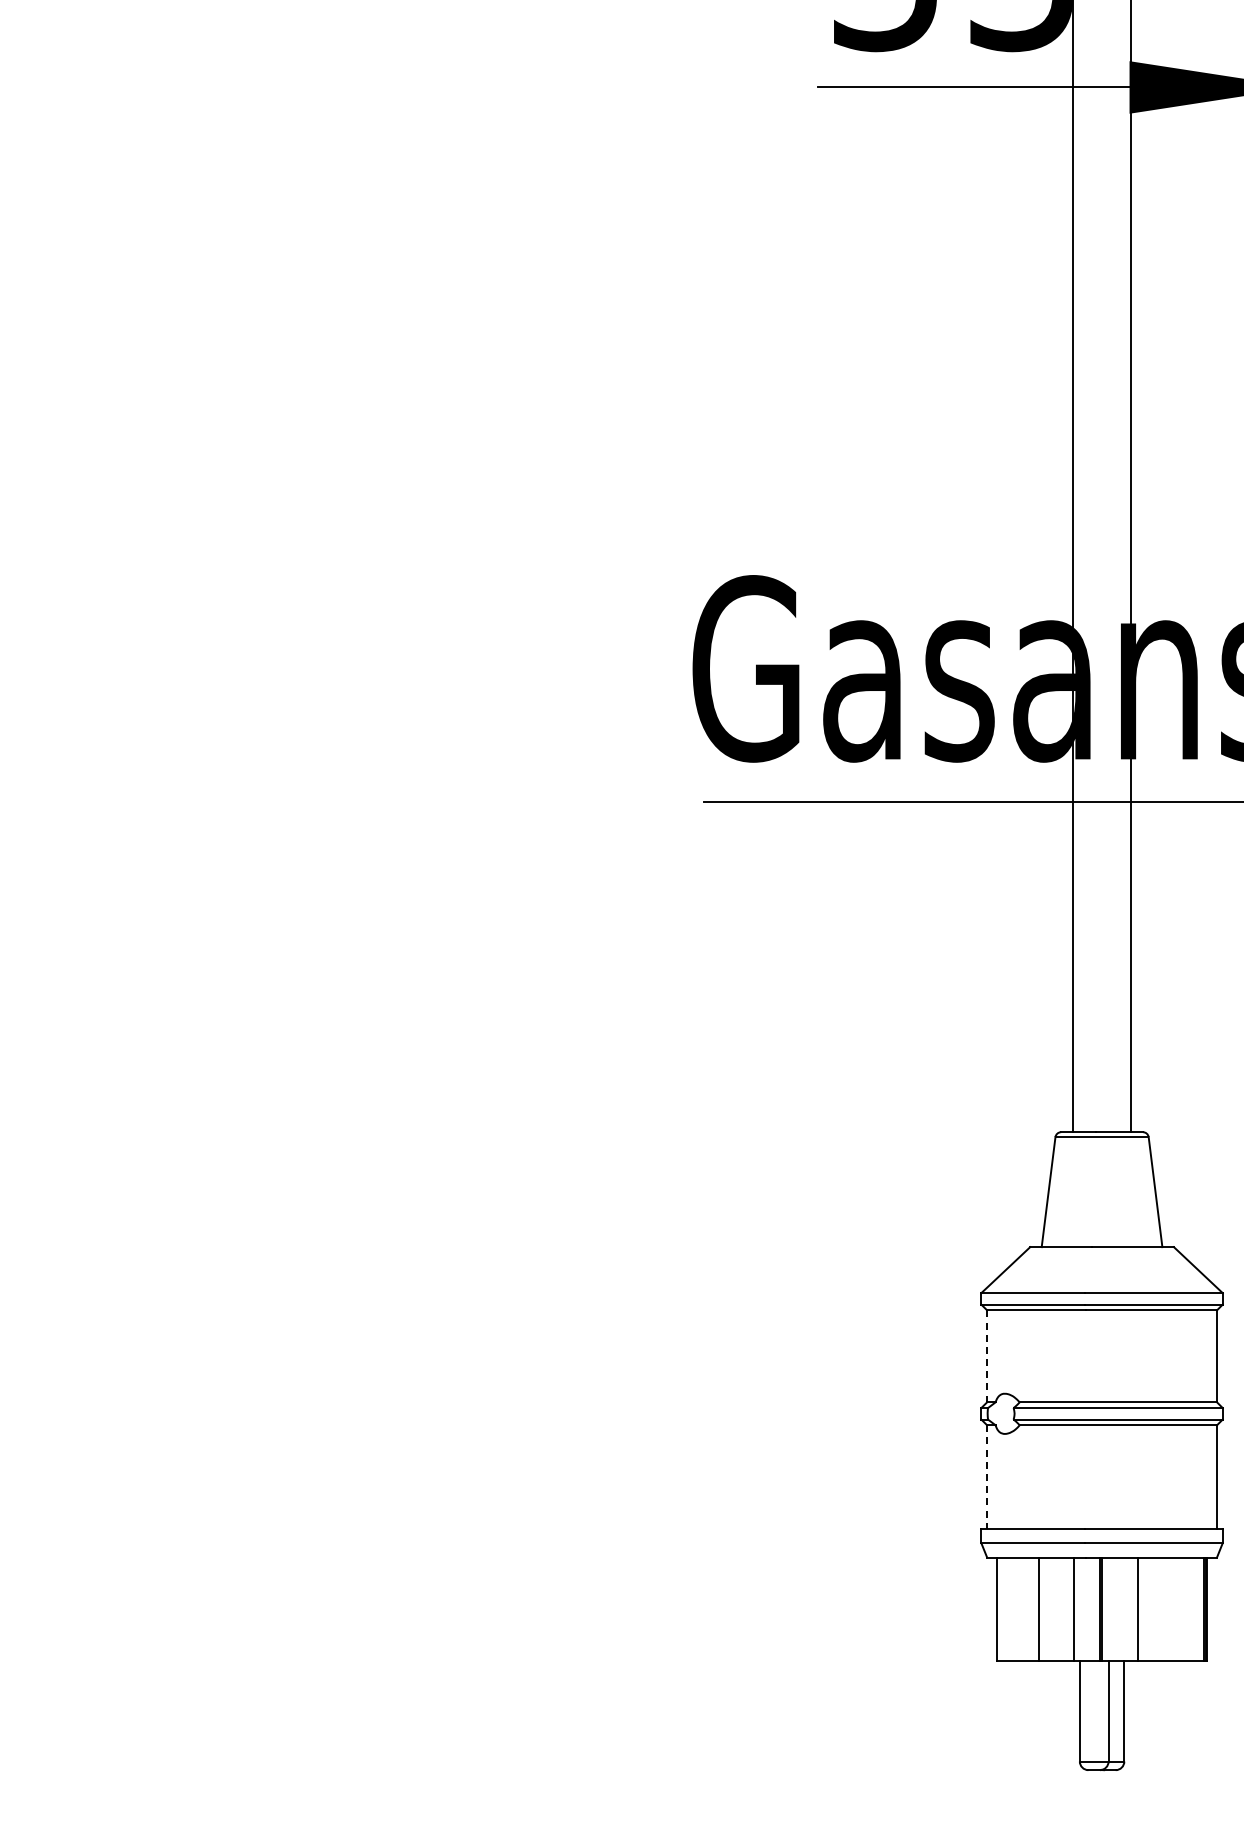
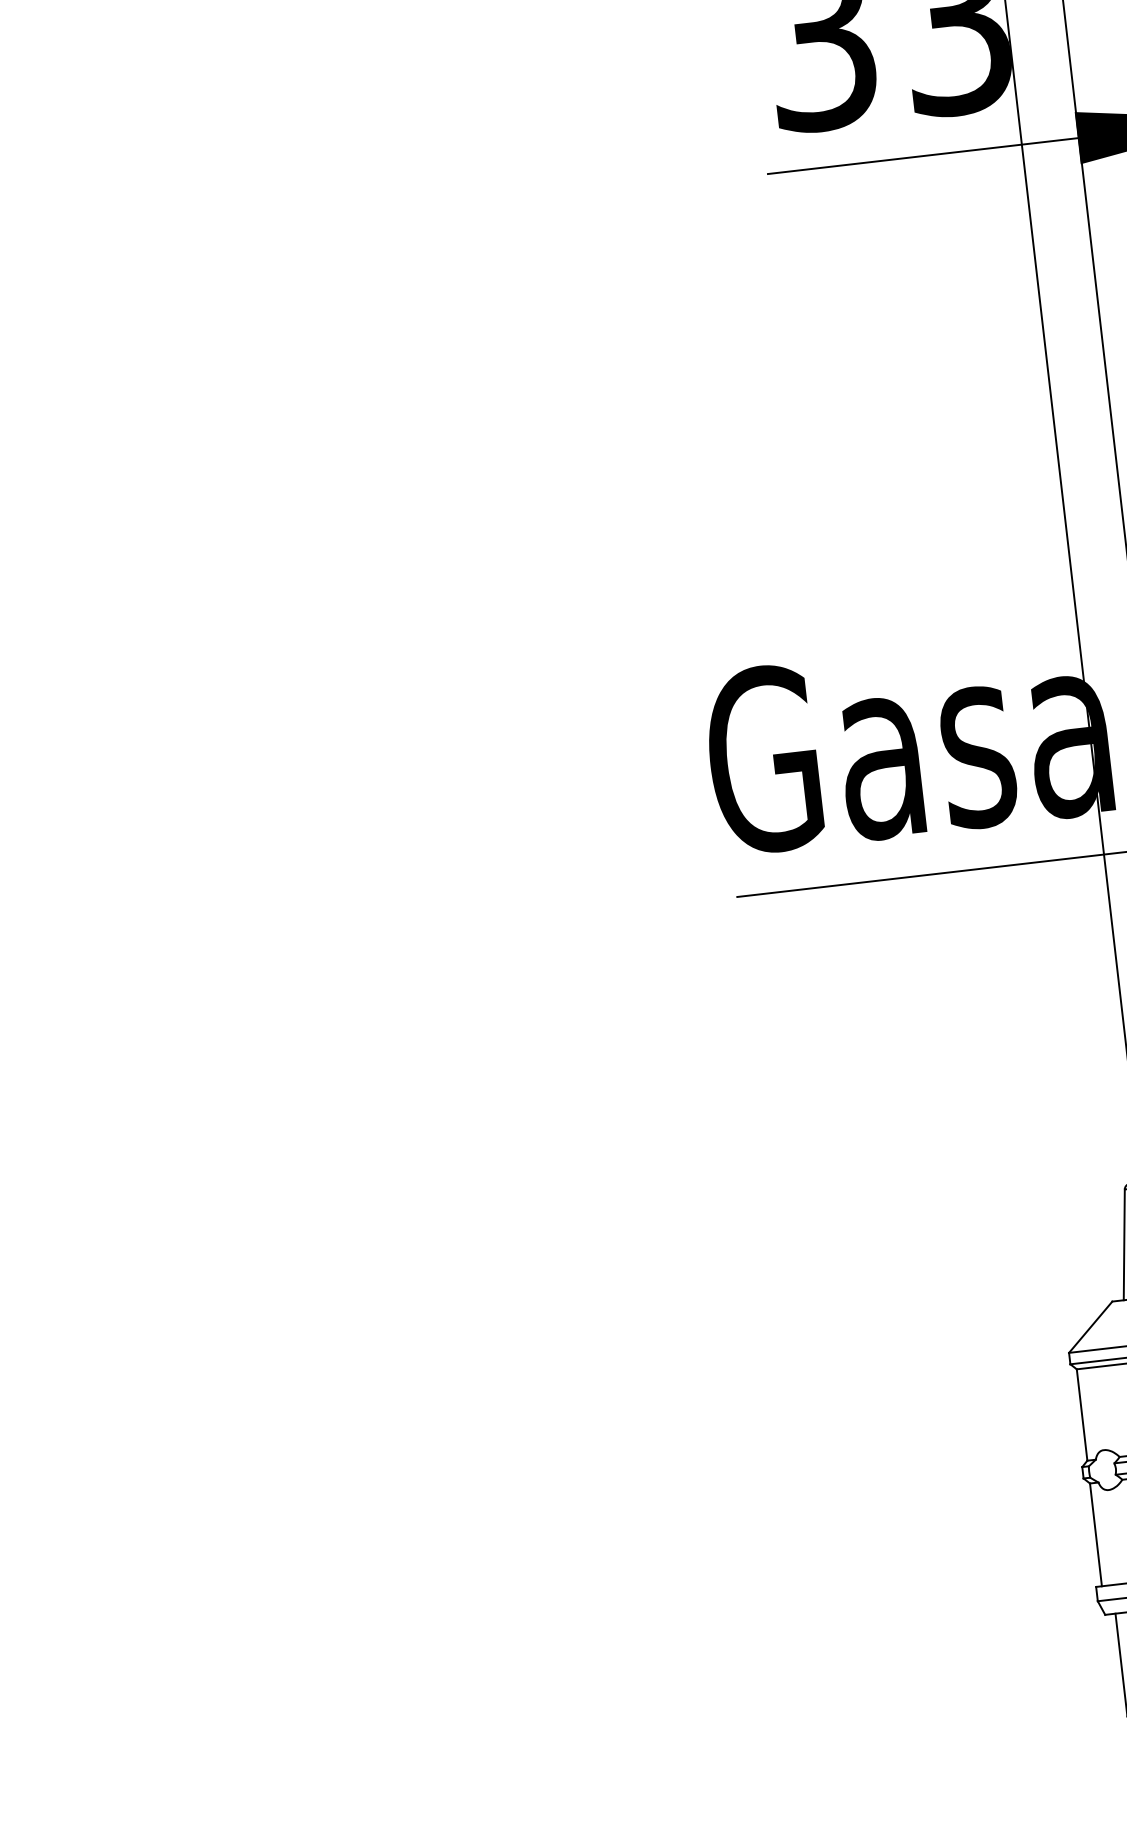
line: (987, 1356) -> (1082, 1415), dashed -> solid
line: (987, 1477) -> (1096, 1535), dashed -> solid

